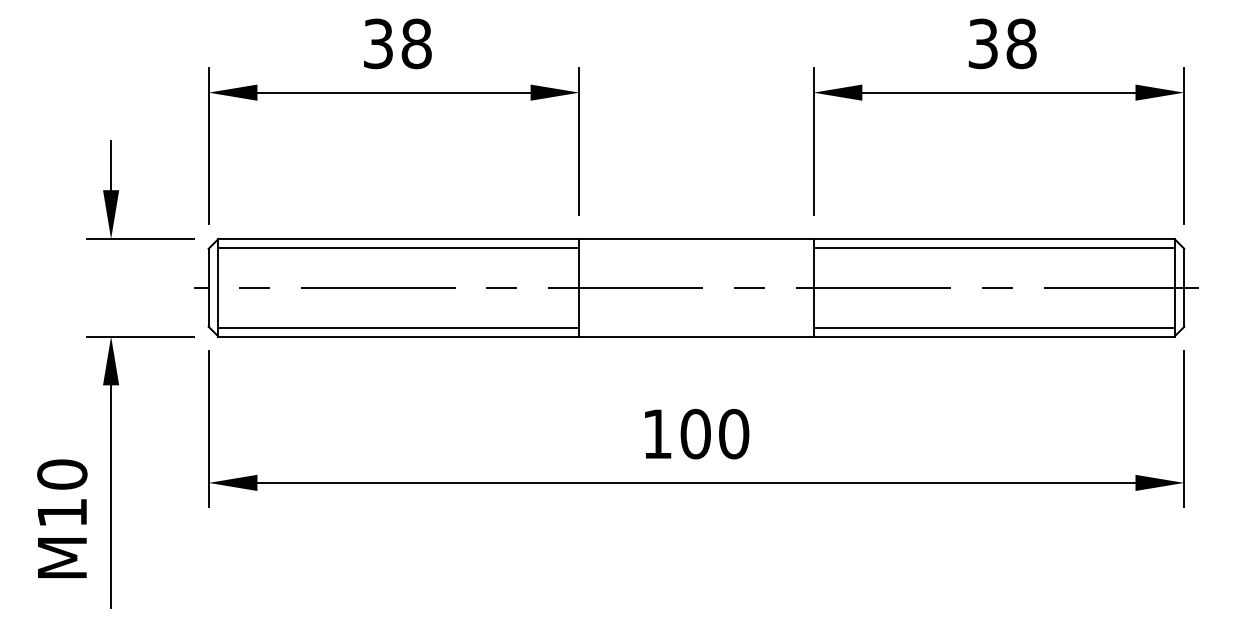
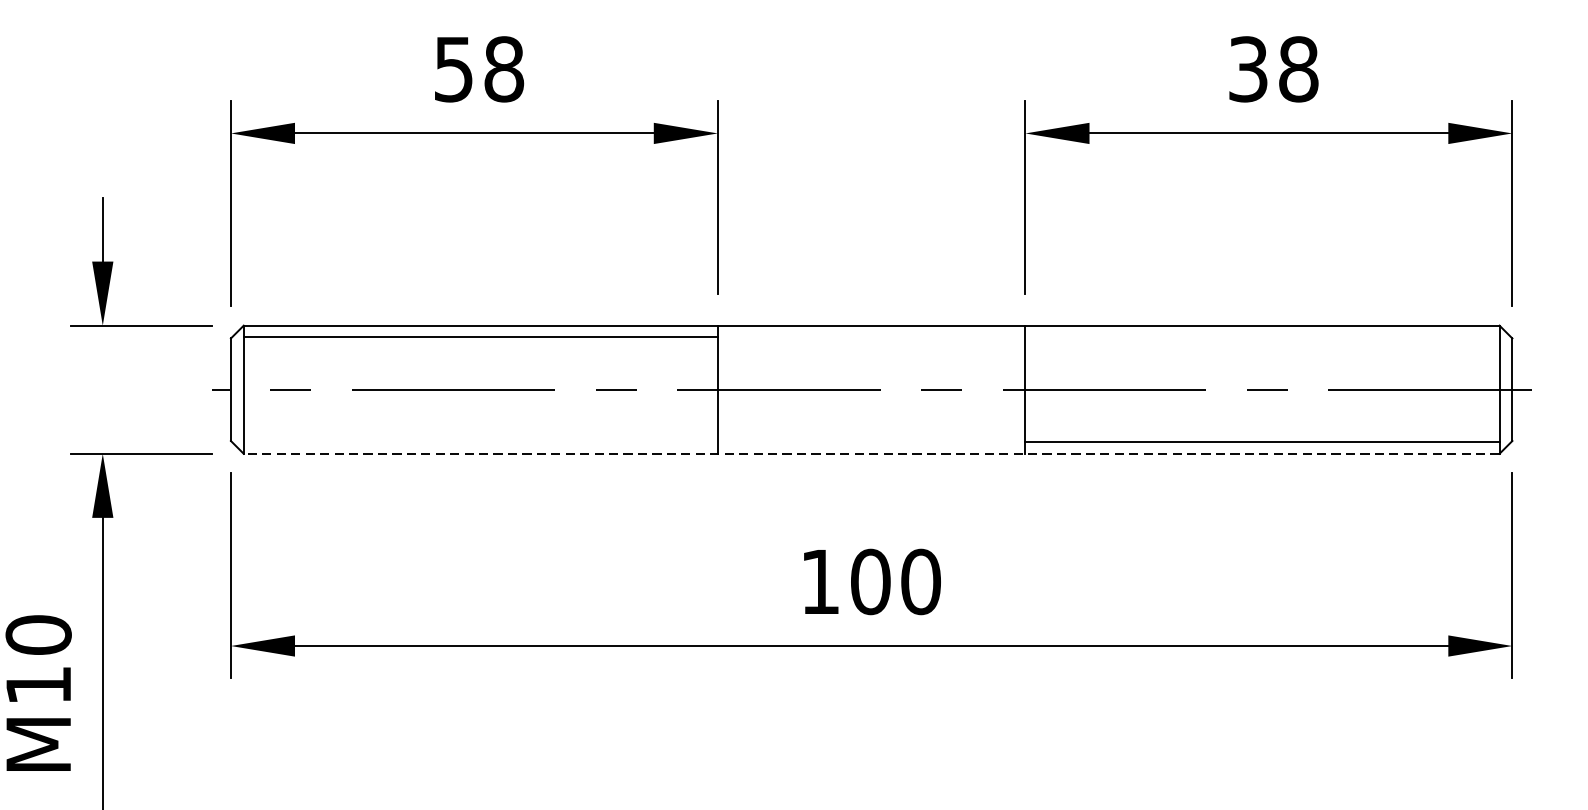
text: (378, 43) -> (454, 68), 38 -> 58
line: (993, 247) -> (1261, 336), removed
line: (398, 327) -> (480, 441), removed
line: (695, 336) -> (870, 453), solid -> dashed

